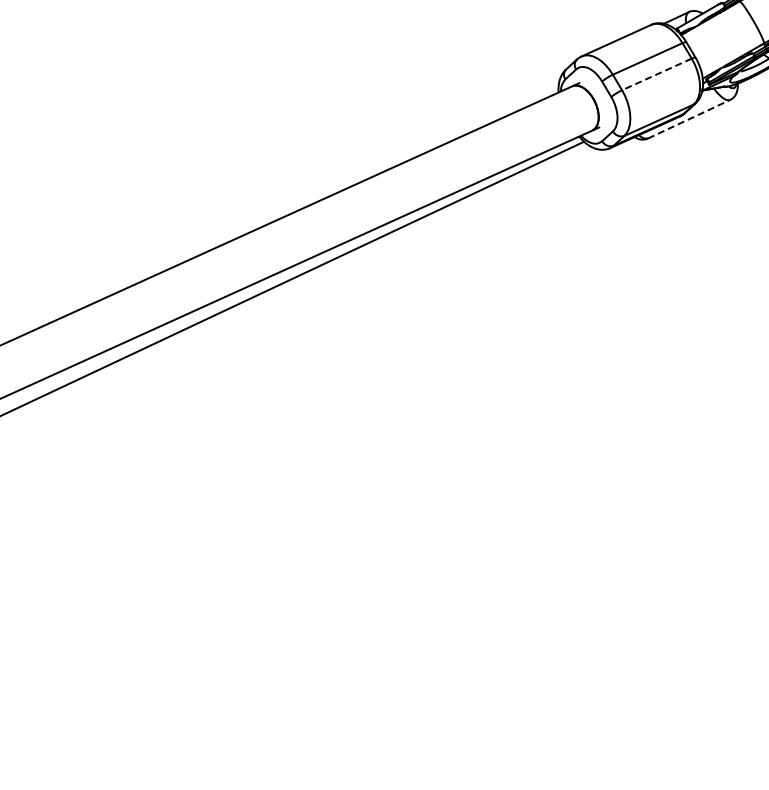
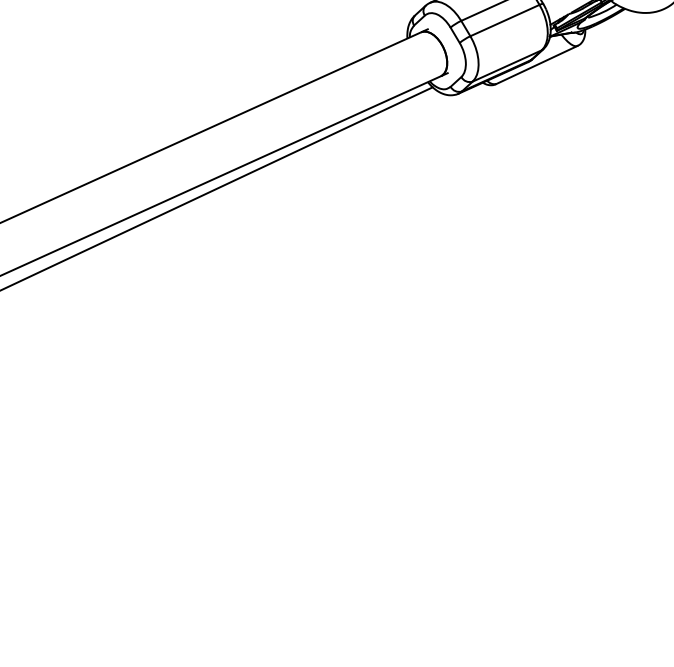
line: (656, 74) -> (504, 20), dashed -> solid
line: (689, 119) -> (537, 65), dashed -> solid

